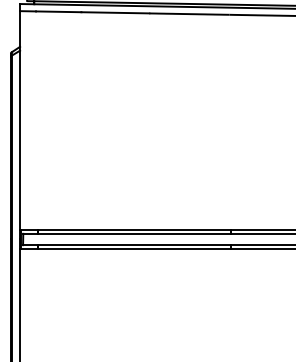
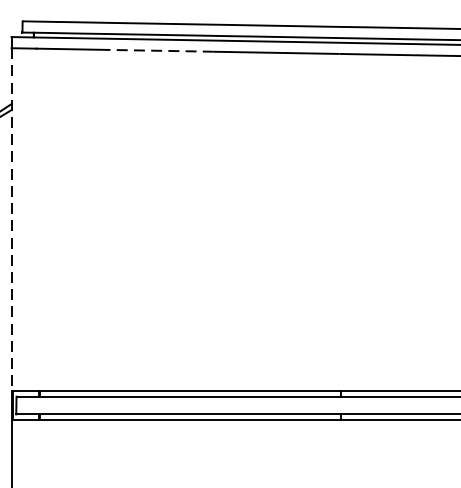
line: (115, 12) -> (160, 50), solid -> dashed
line: (20, 121) -> (12, 220), solid -> dashed

